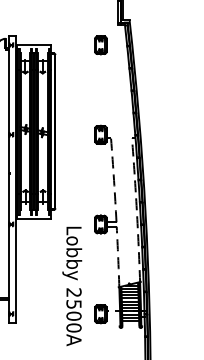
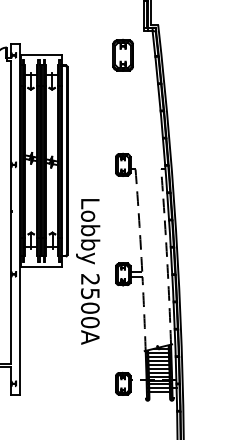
part: (100, 45) -> (122, 55), size x1.4
text: (72, 286) -> (88, 271), moved

